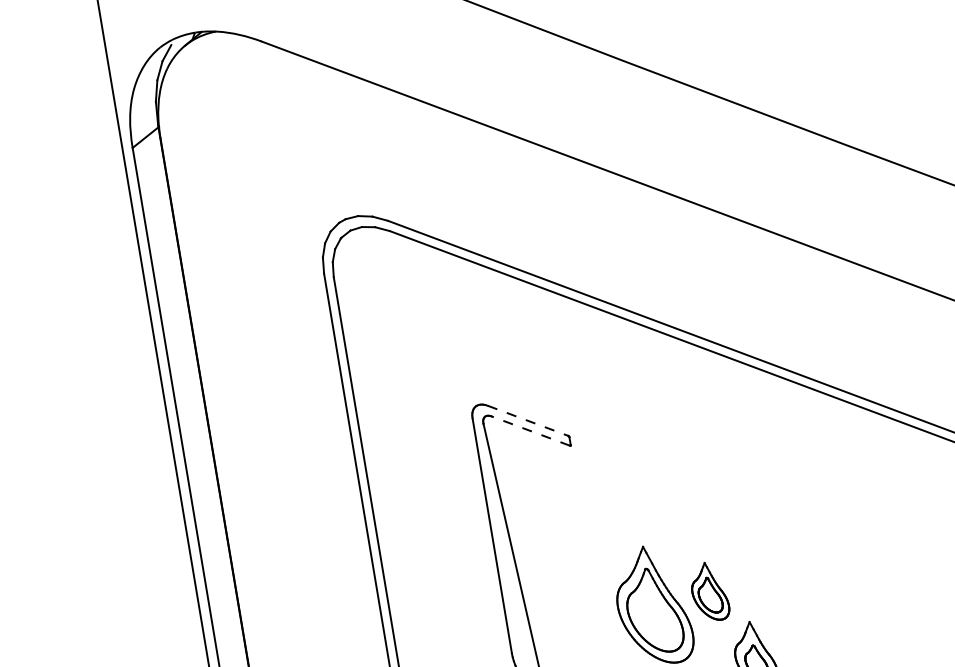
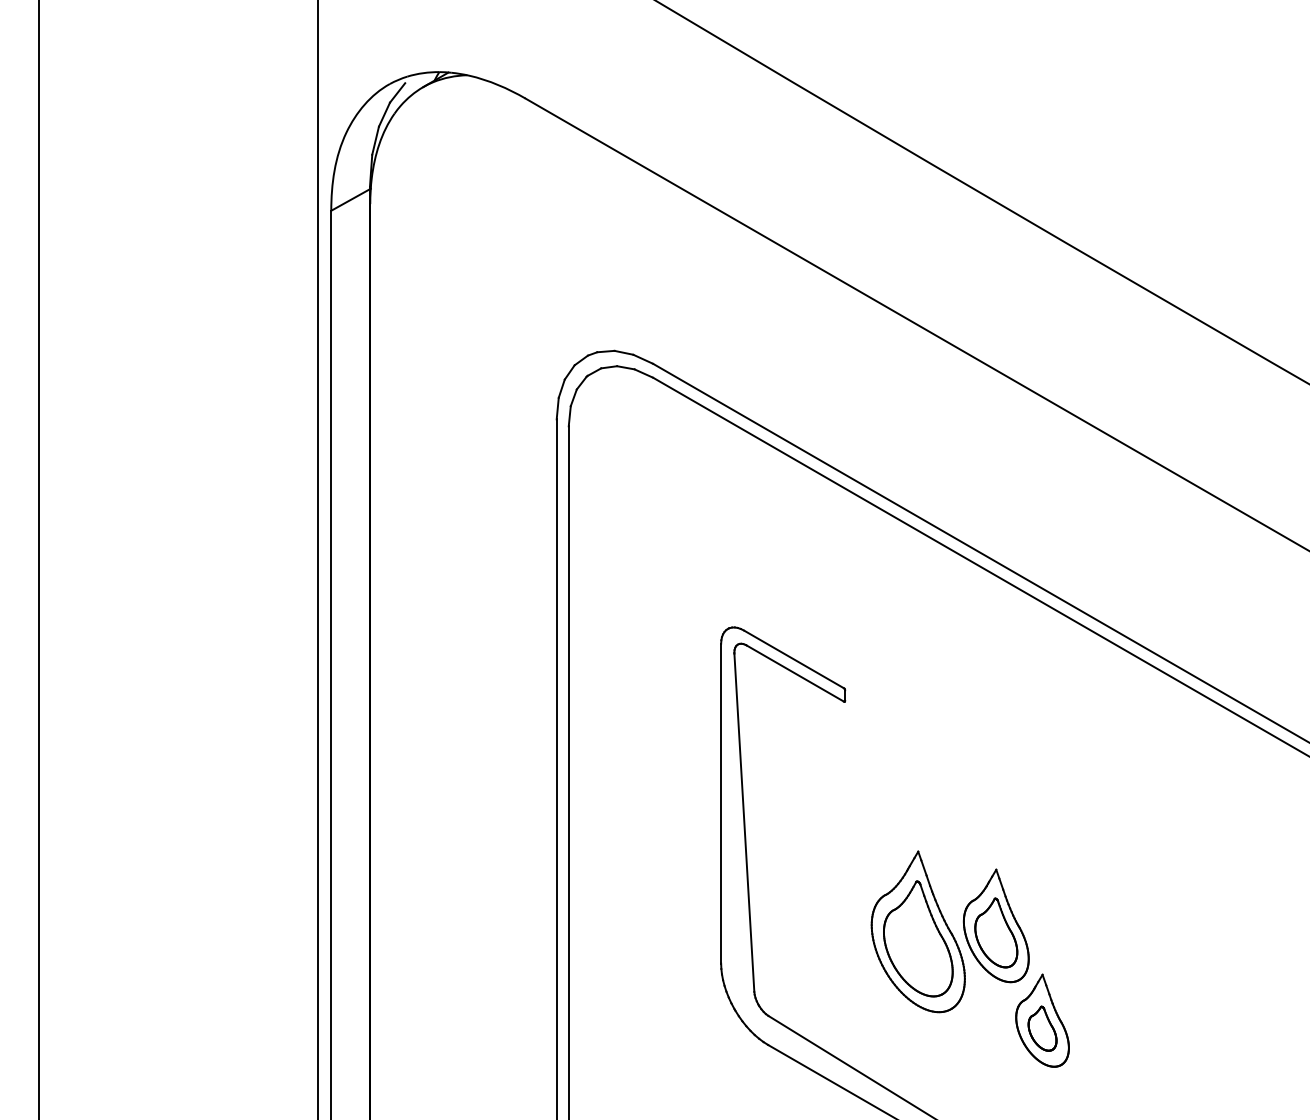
line: (527, 420) -> (793, 659), dashed -> solid
line: (530, 431) -> (794, 673), dashed -> solid
part: (708, 591) -> (995, 925), size x1.43

